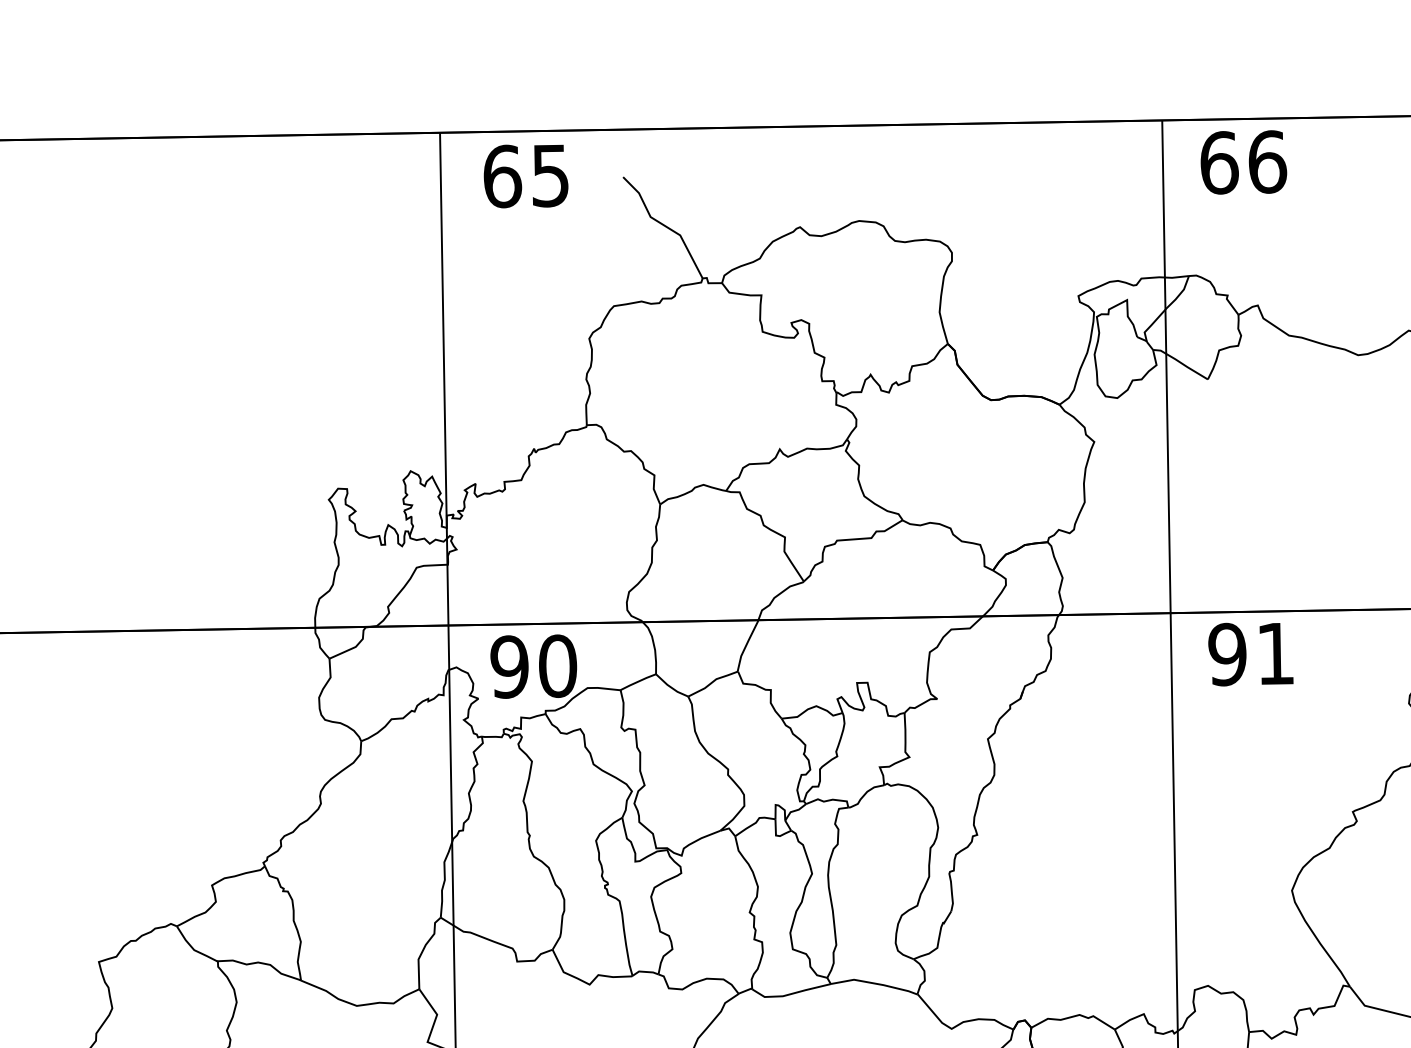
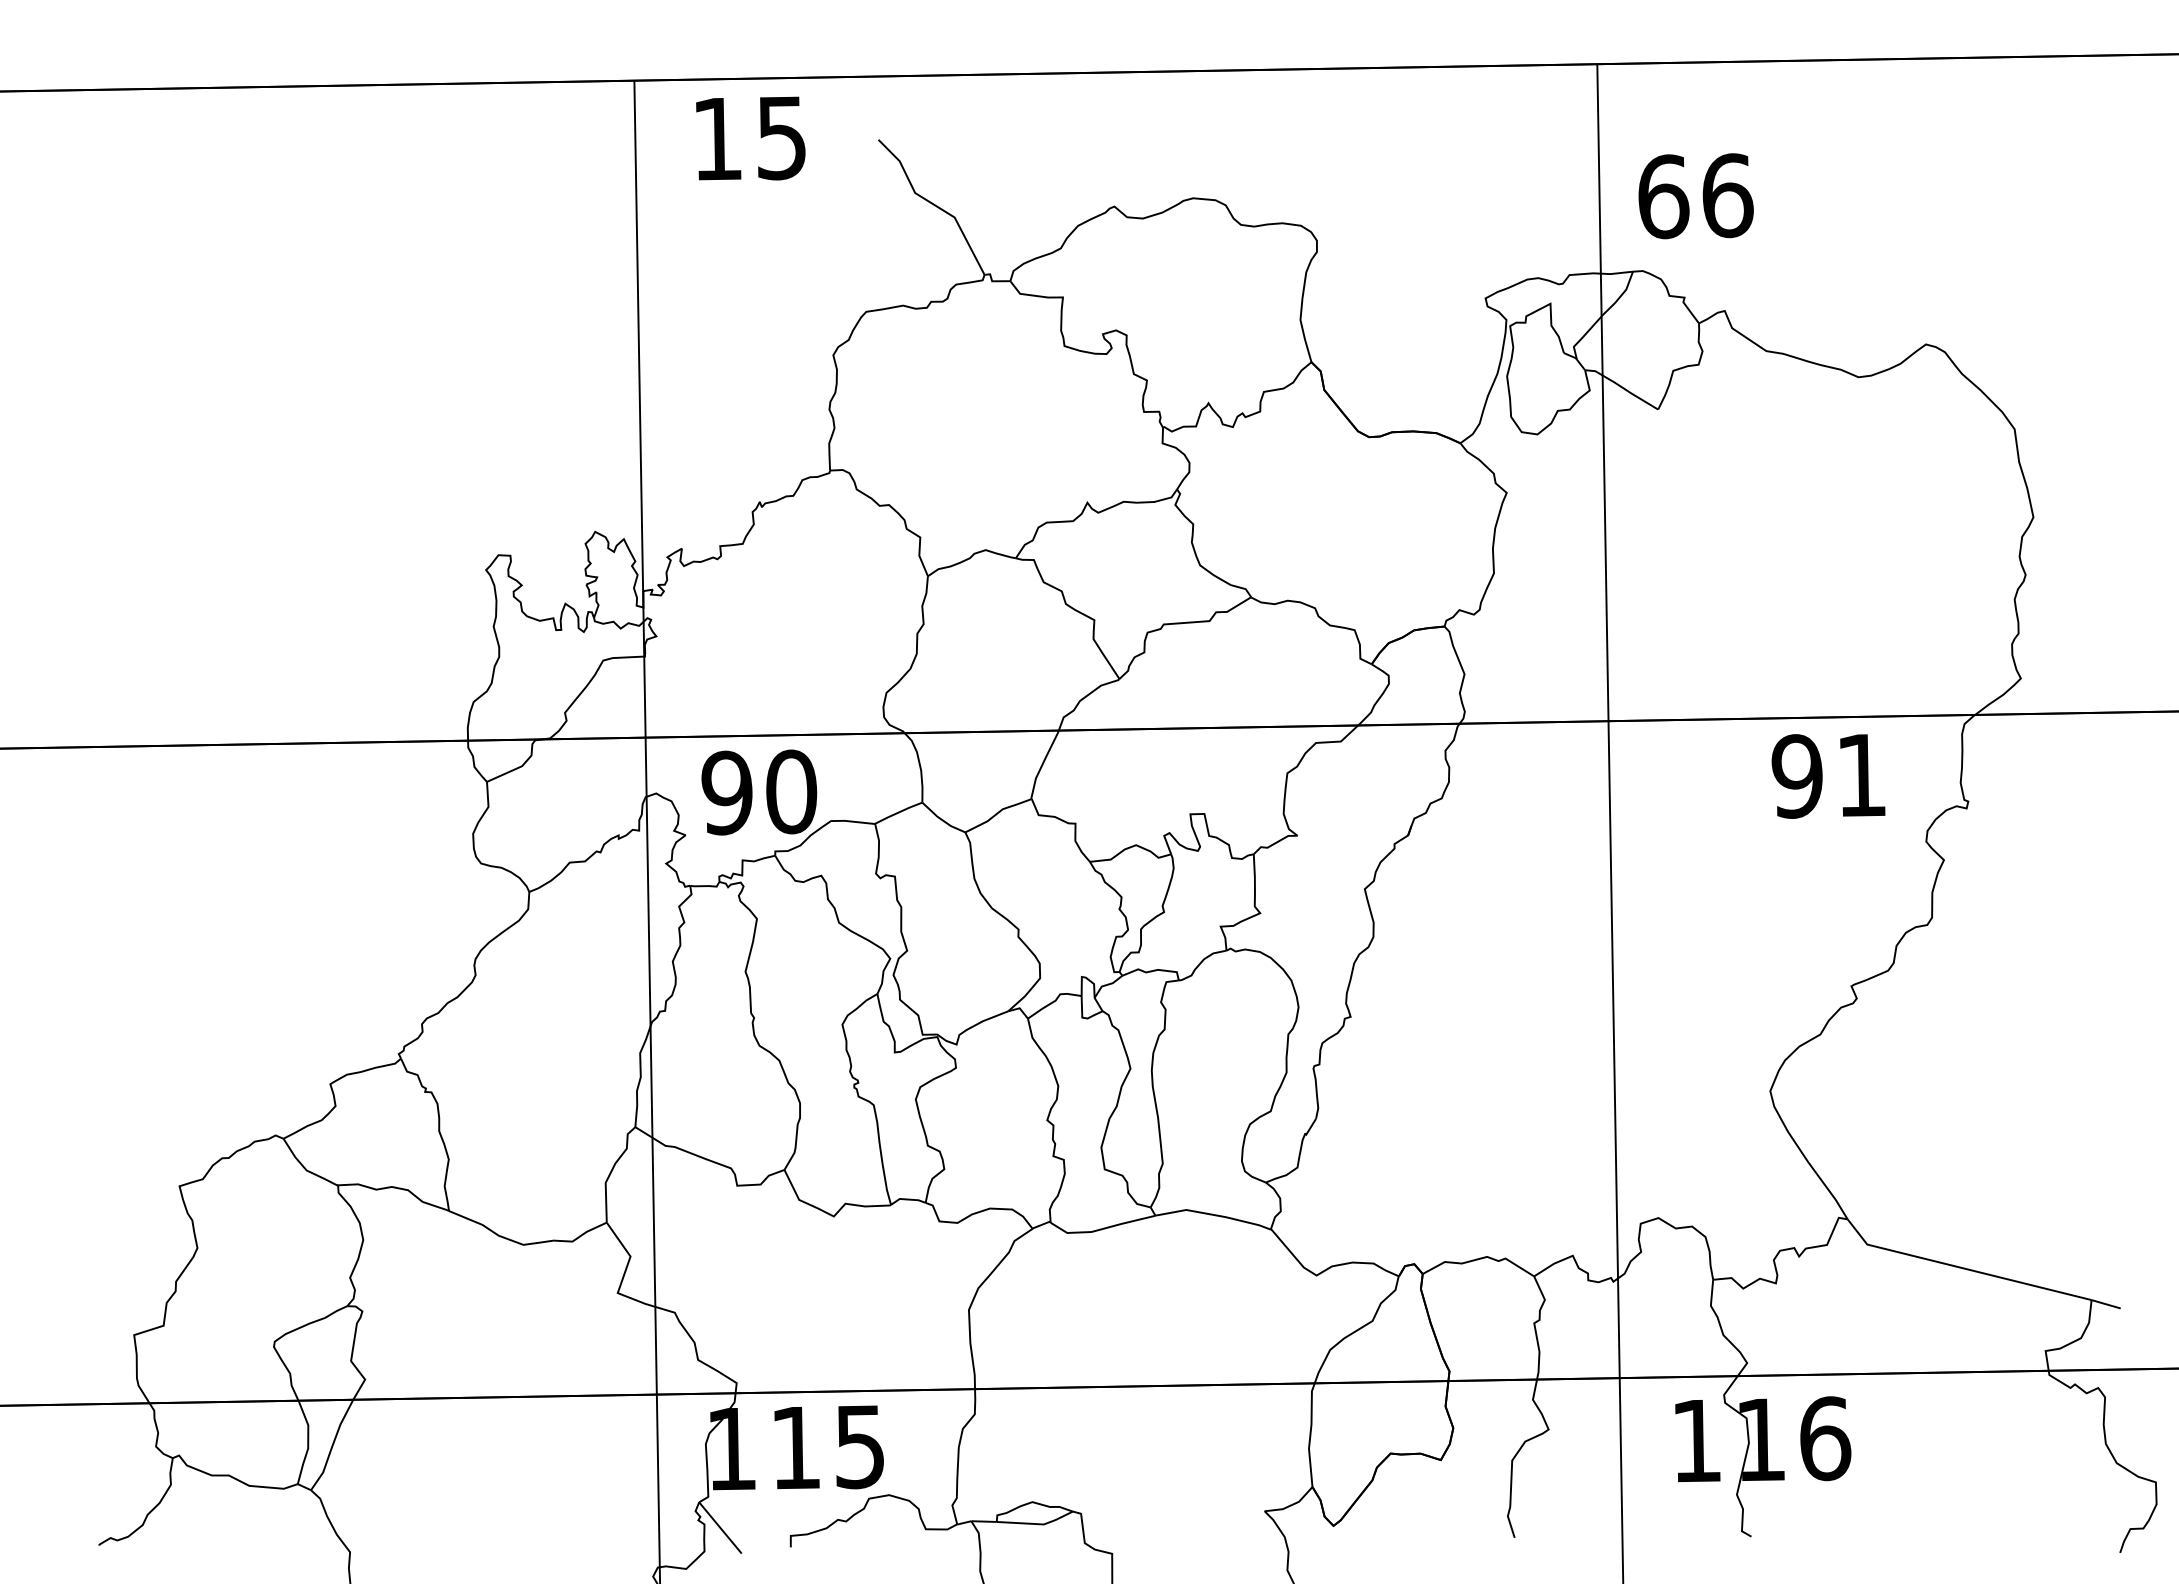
text: (1243, 162) -> (1695, 196), moved
text: (502, 176) -> (717, 138), 65 -> 15
text: (1250, 654) -> (1828, 776), moved

